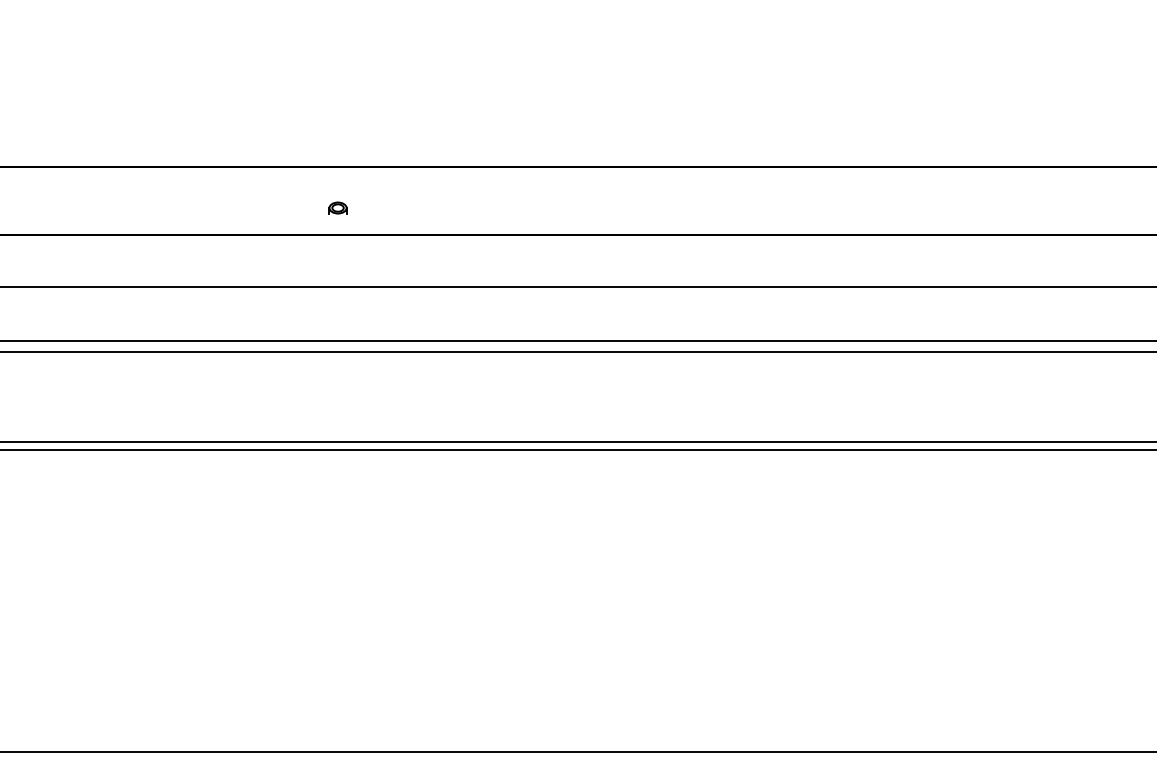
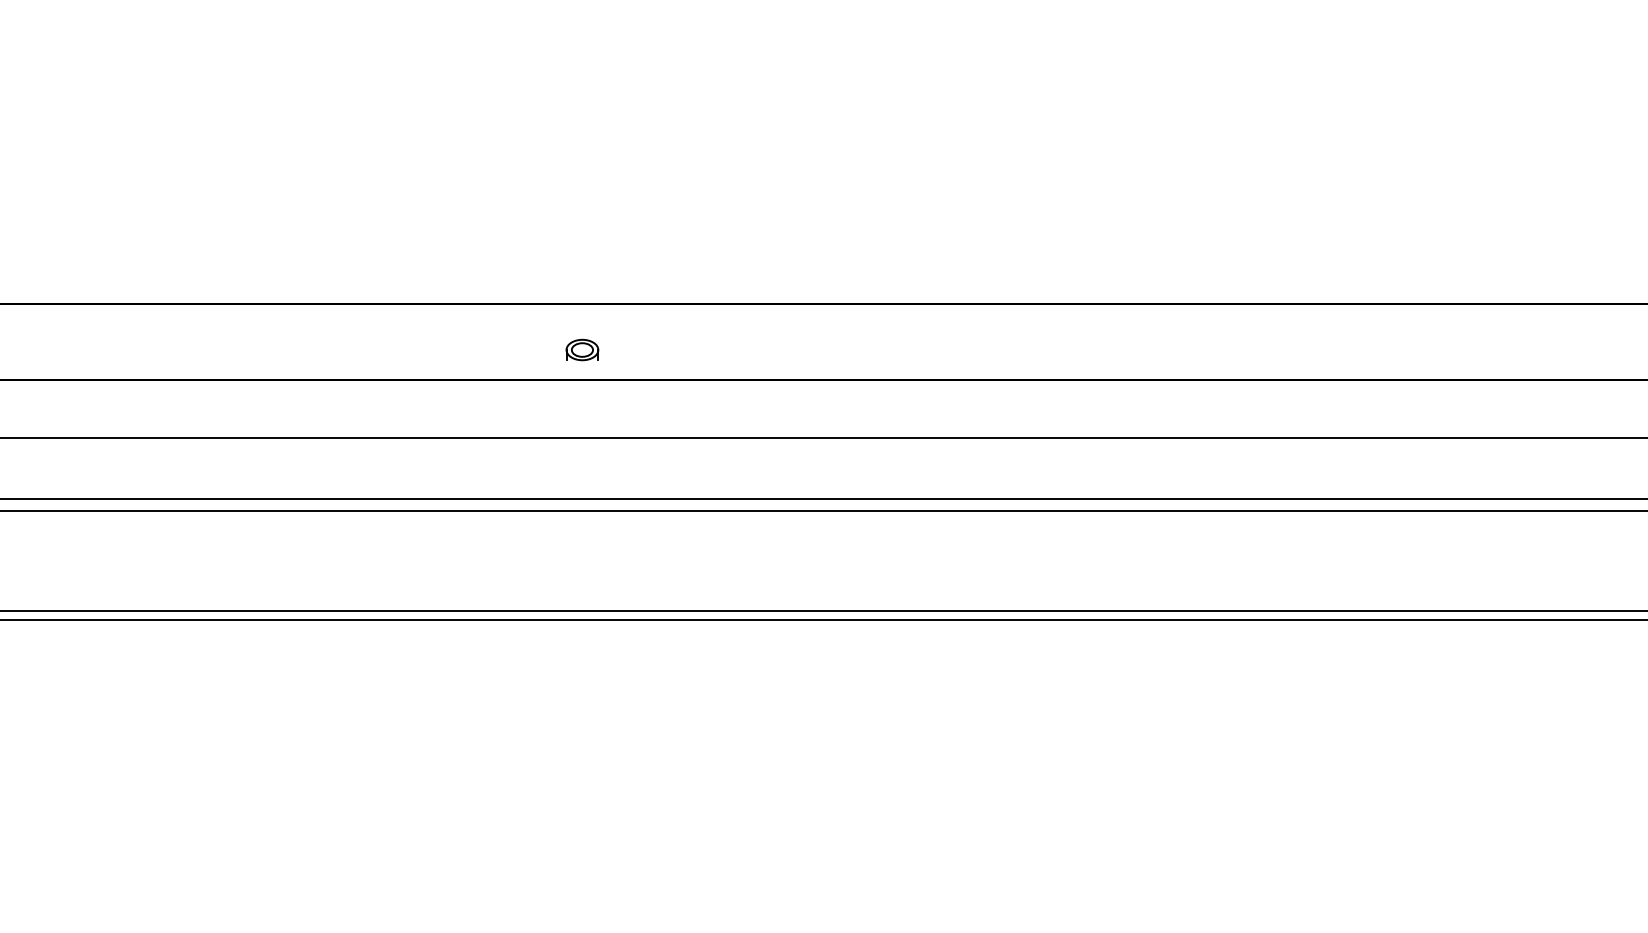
part: (338, 207) -> (582, 349), size x1.67

